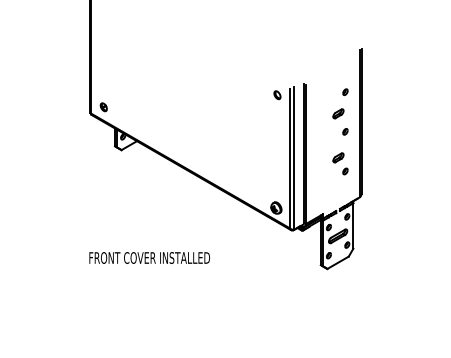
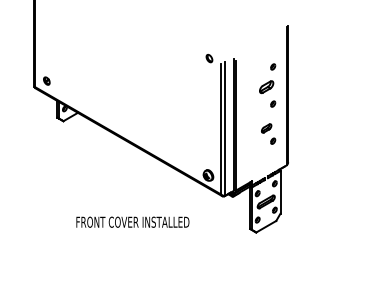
part: (277, 95) -> (209, 58), moved
part: (338, 113) -> (266, 86), size x1.4
text: (149, 257) -> (132, 221), moved

